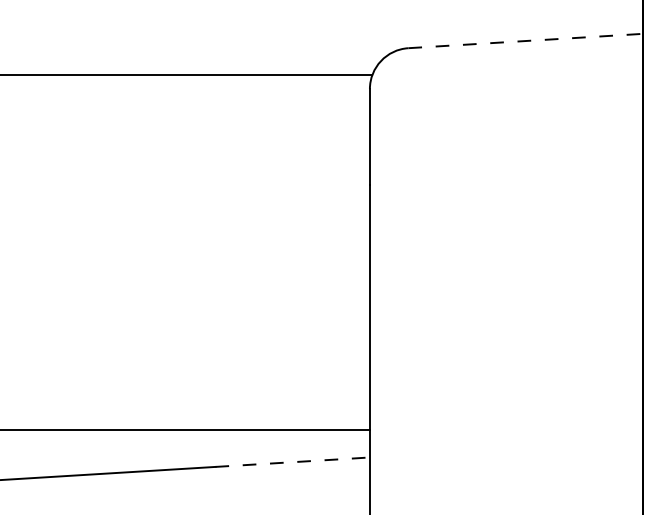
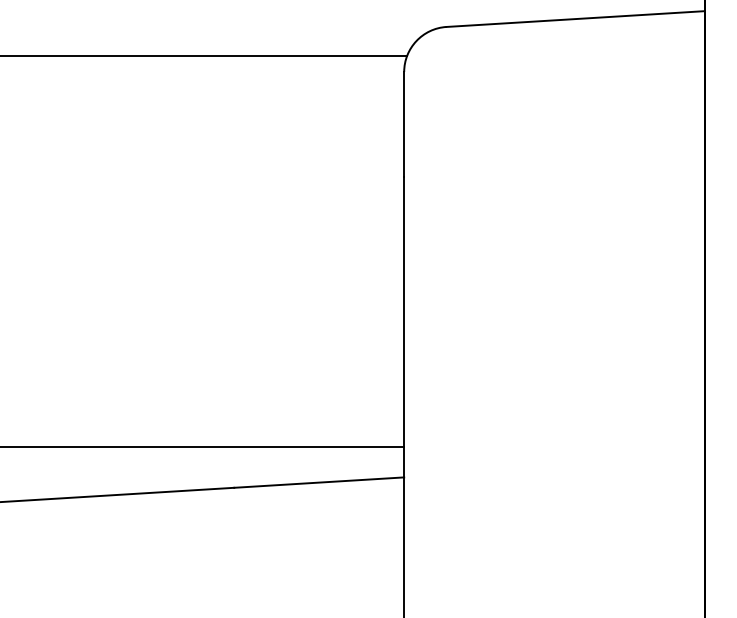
line: (526, 41) -> (576, 19), dashed -> solid
line: (292, 462) -> (319, 482), dashed -> solid

